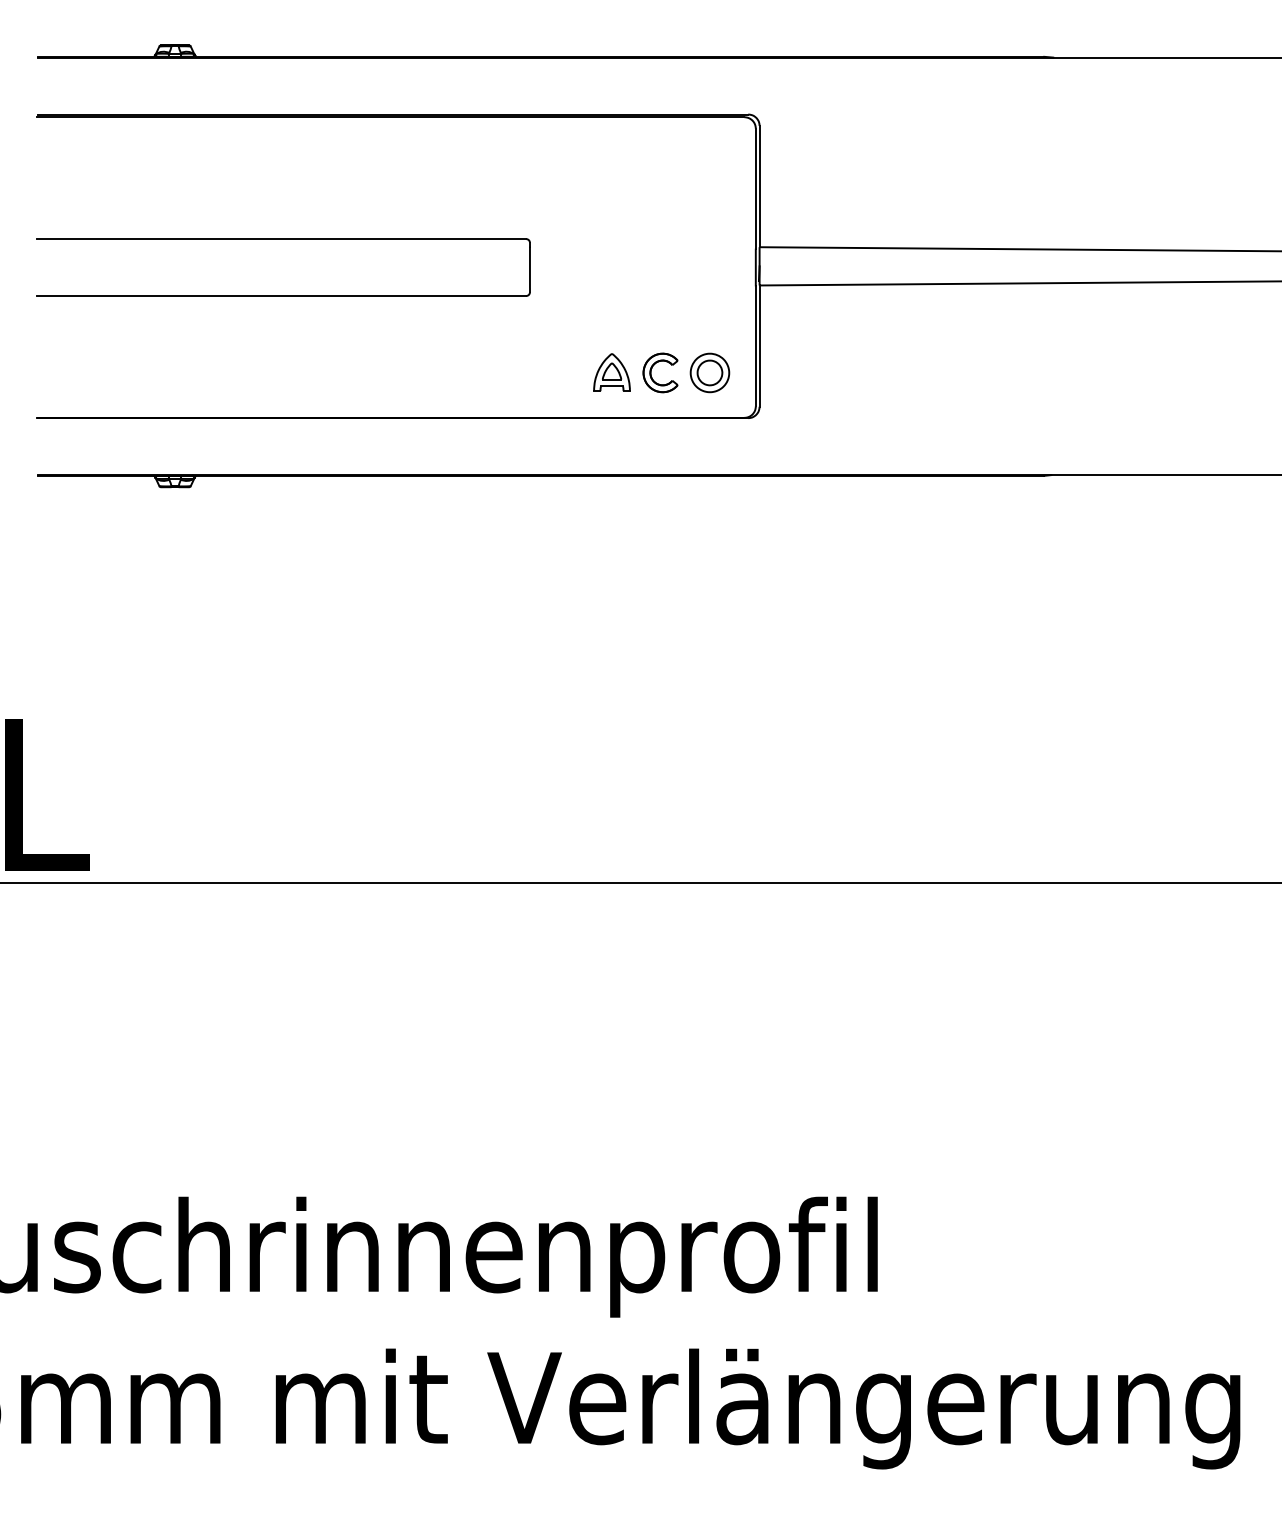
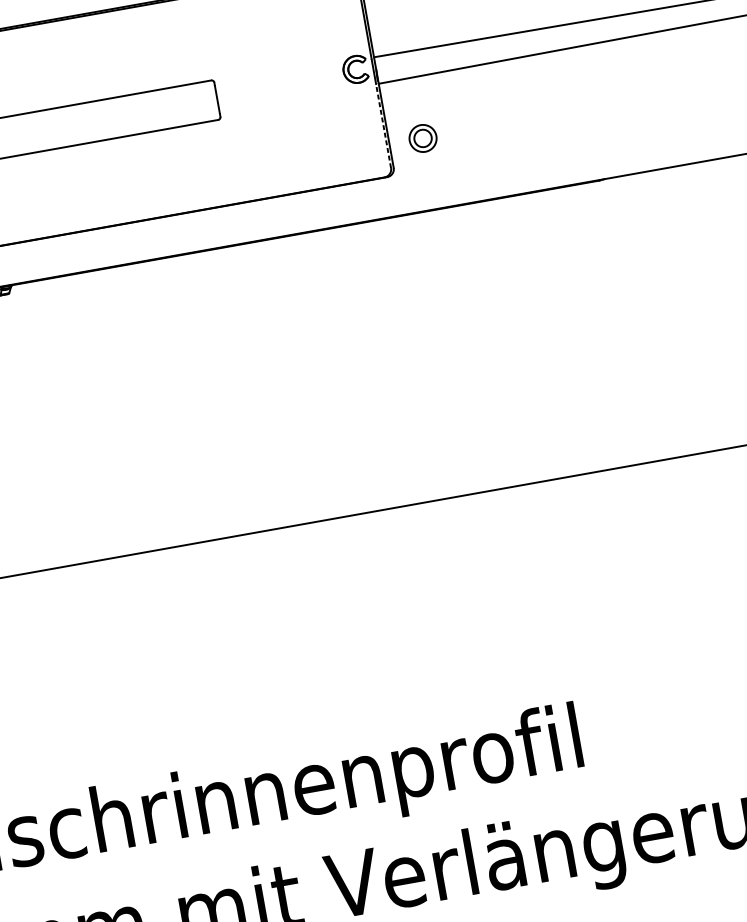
line: (755, 345) -> (383, 125), solid -> dashed
part: (652, 368) -> (349, 67), moved
part: (611, 372) -> (286, 162), removed
part: (709, 372) -> (422, 138), moved

